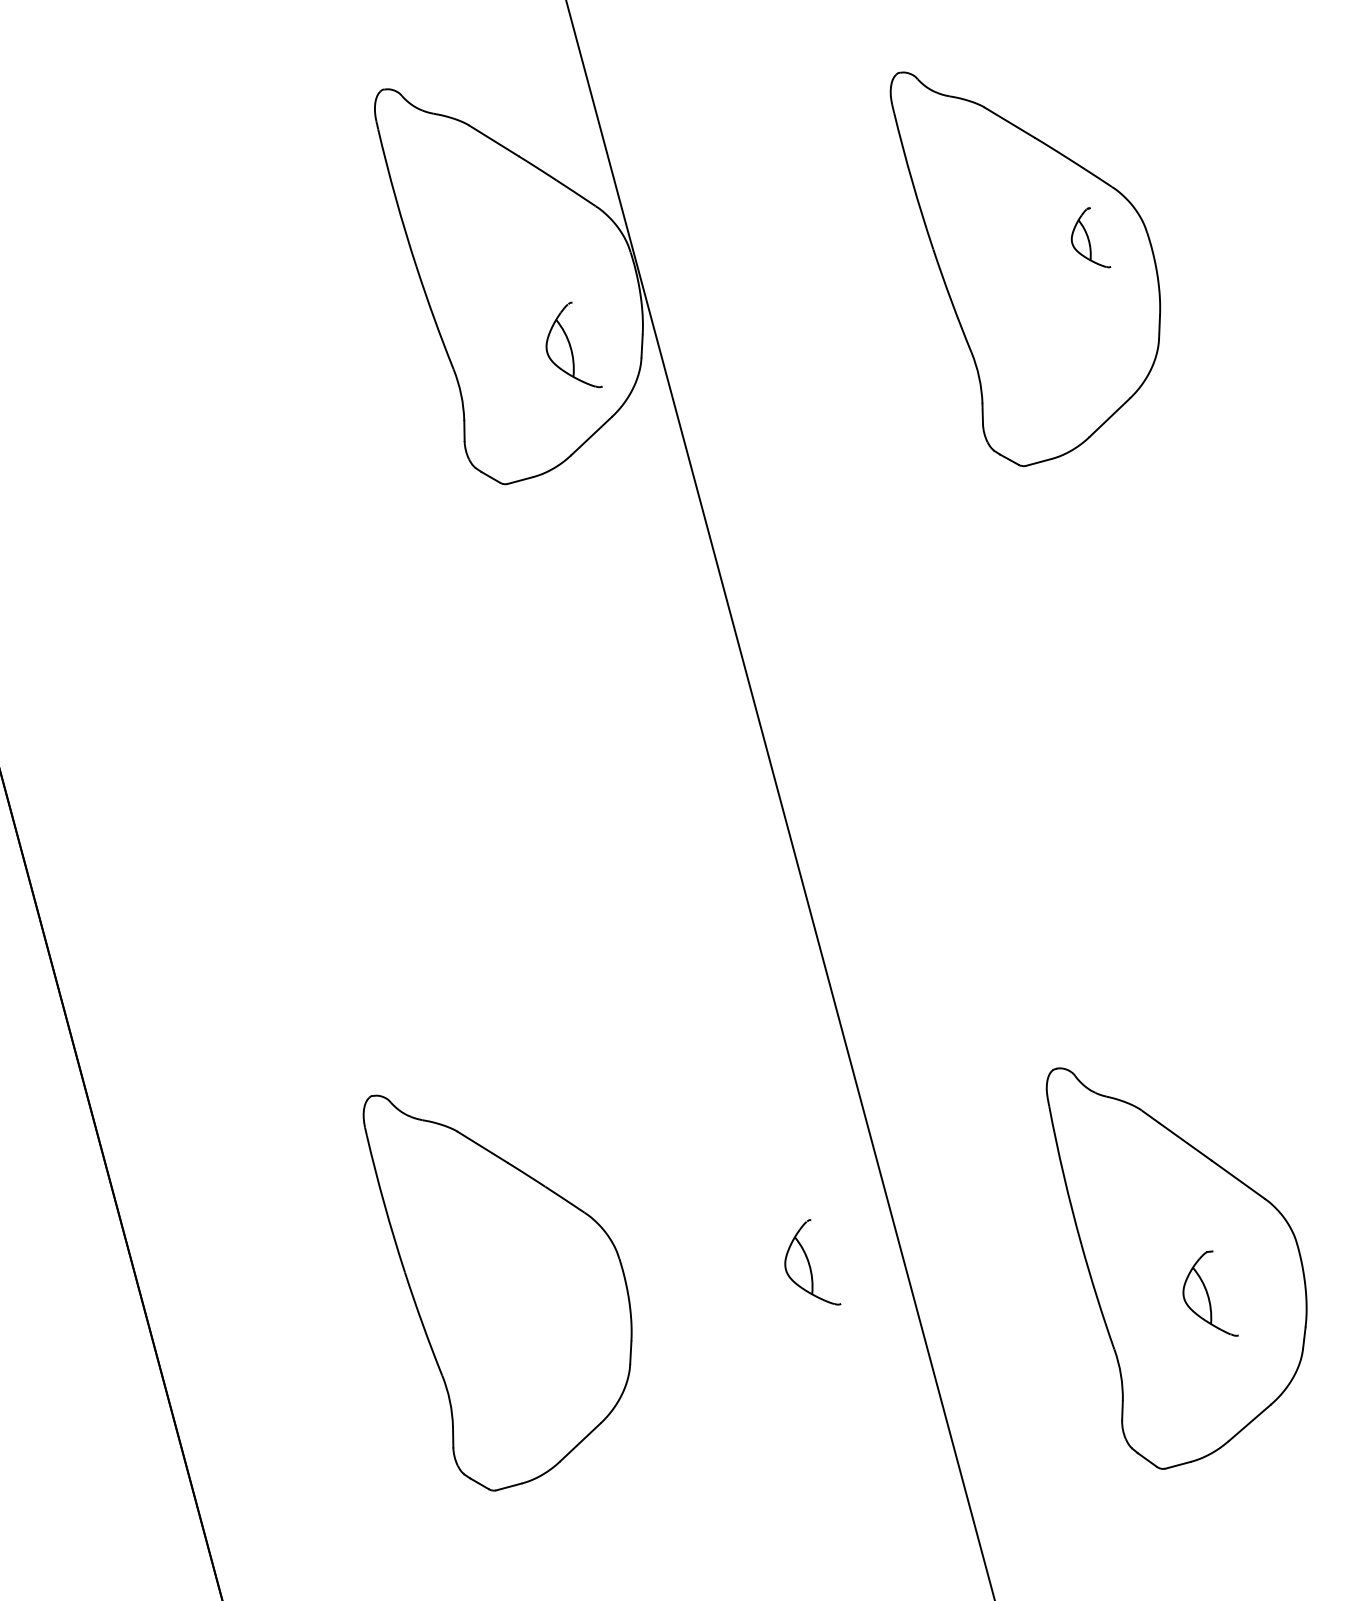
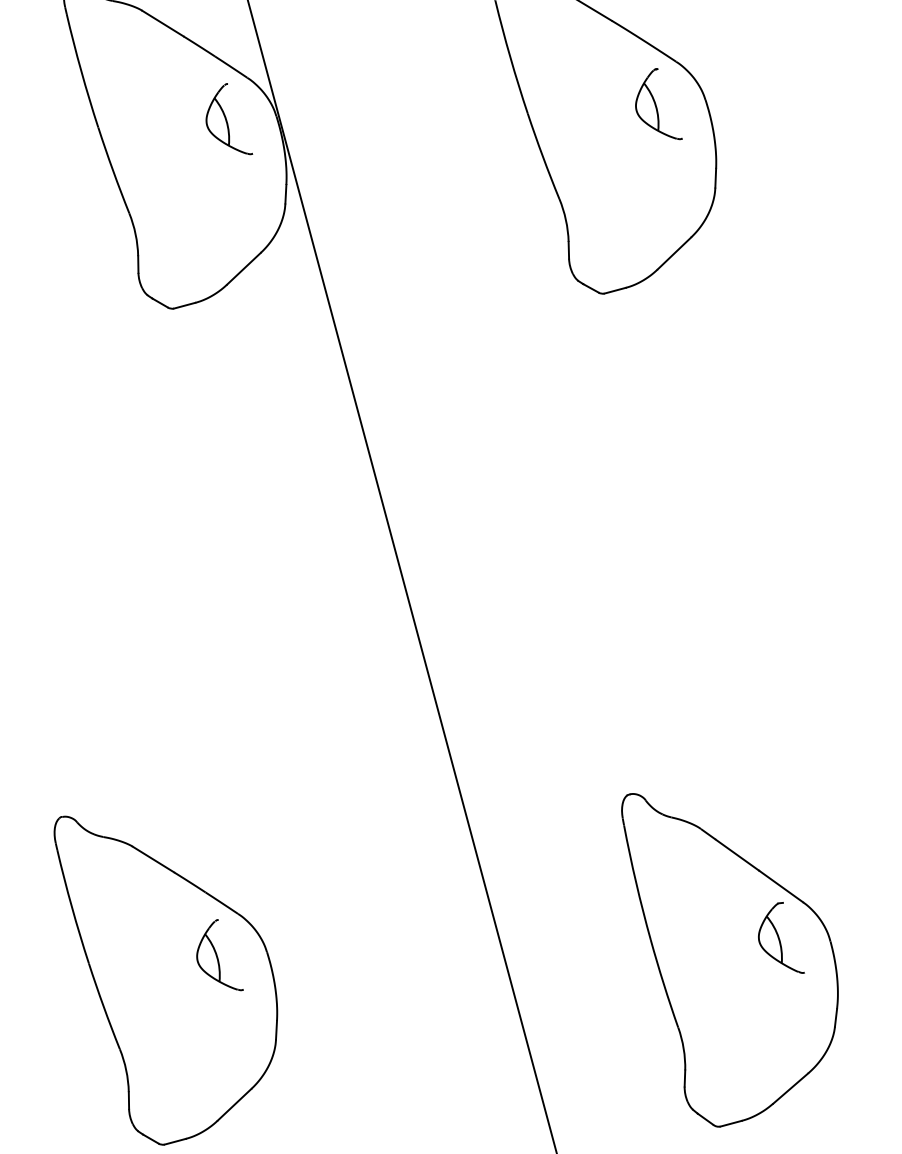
part: (1090, 237) -> (658, 103), size x1.43
part: (573, 344) -> (228, 118), moved
part: (812, 1262) -> (219, 955), moved
part: (1210, 1293) -> (781, 937), moved

